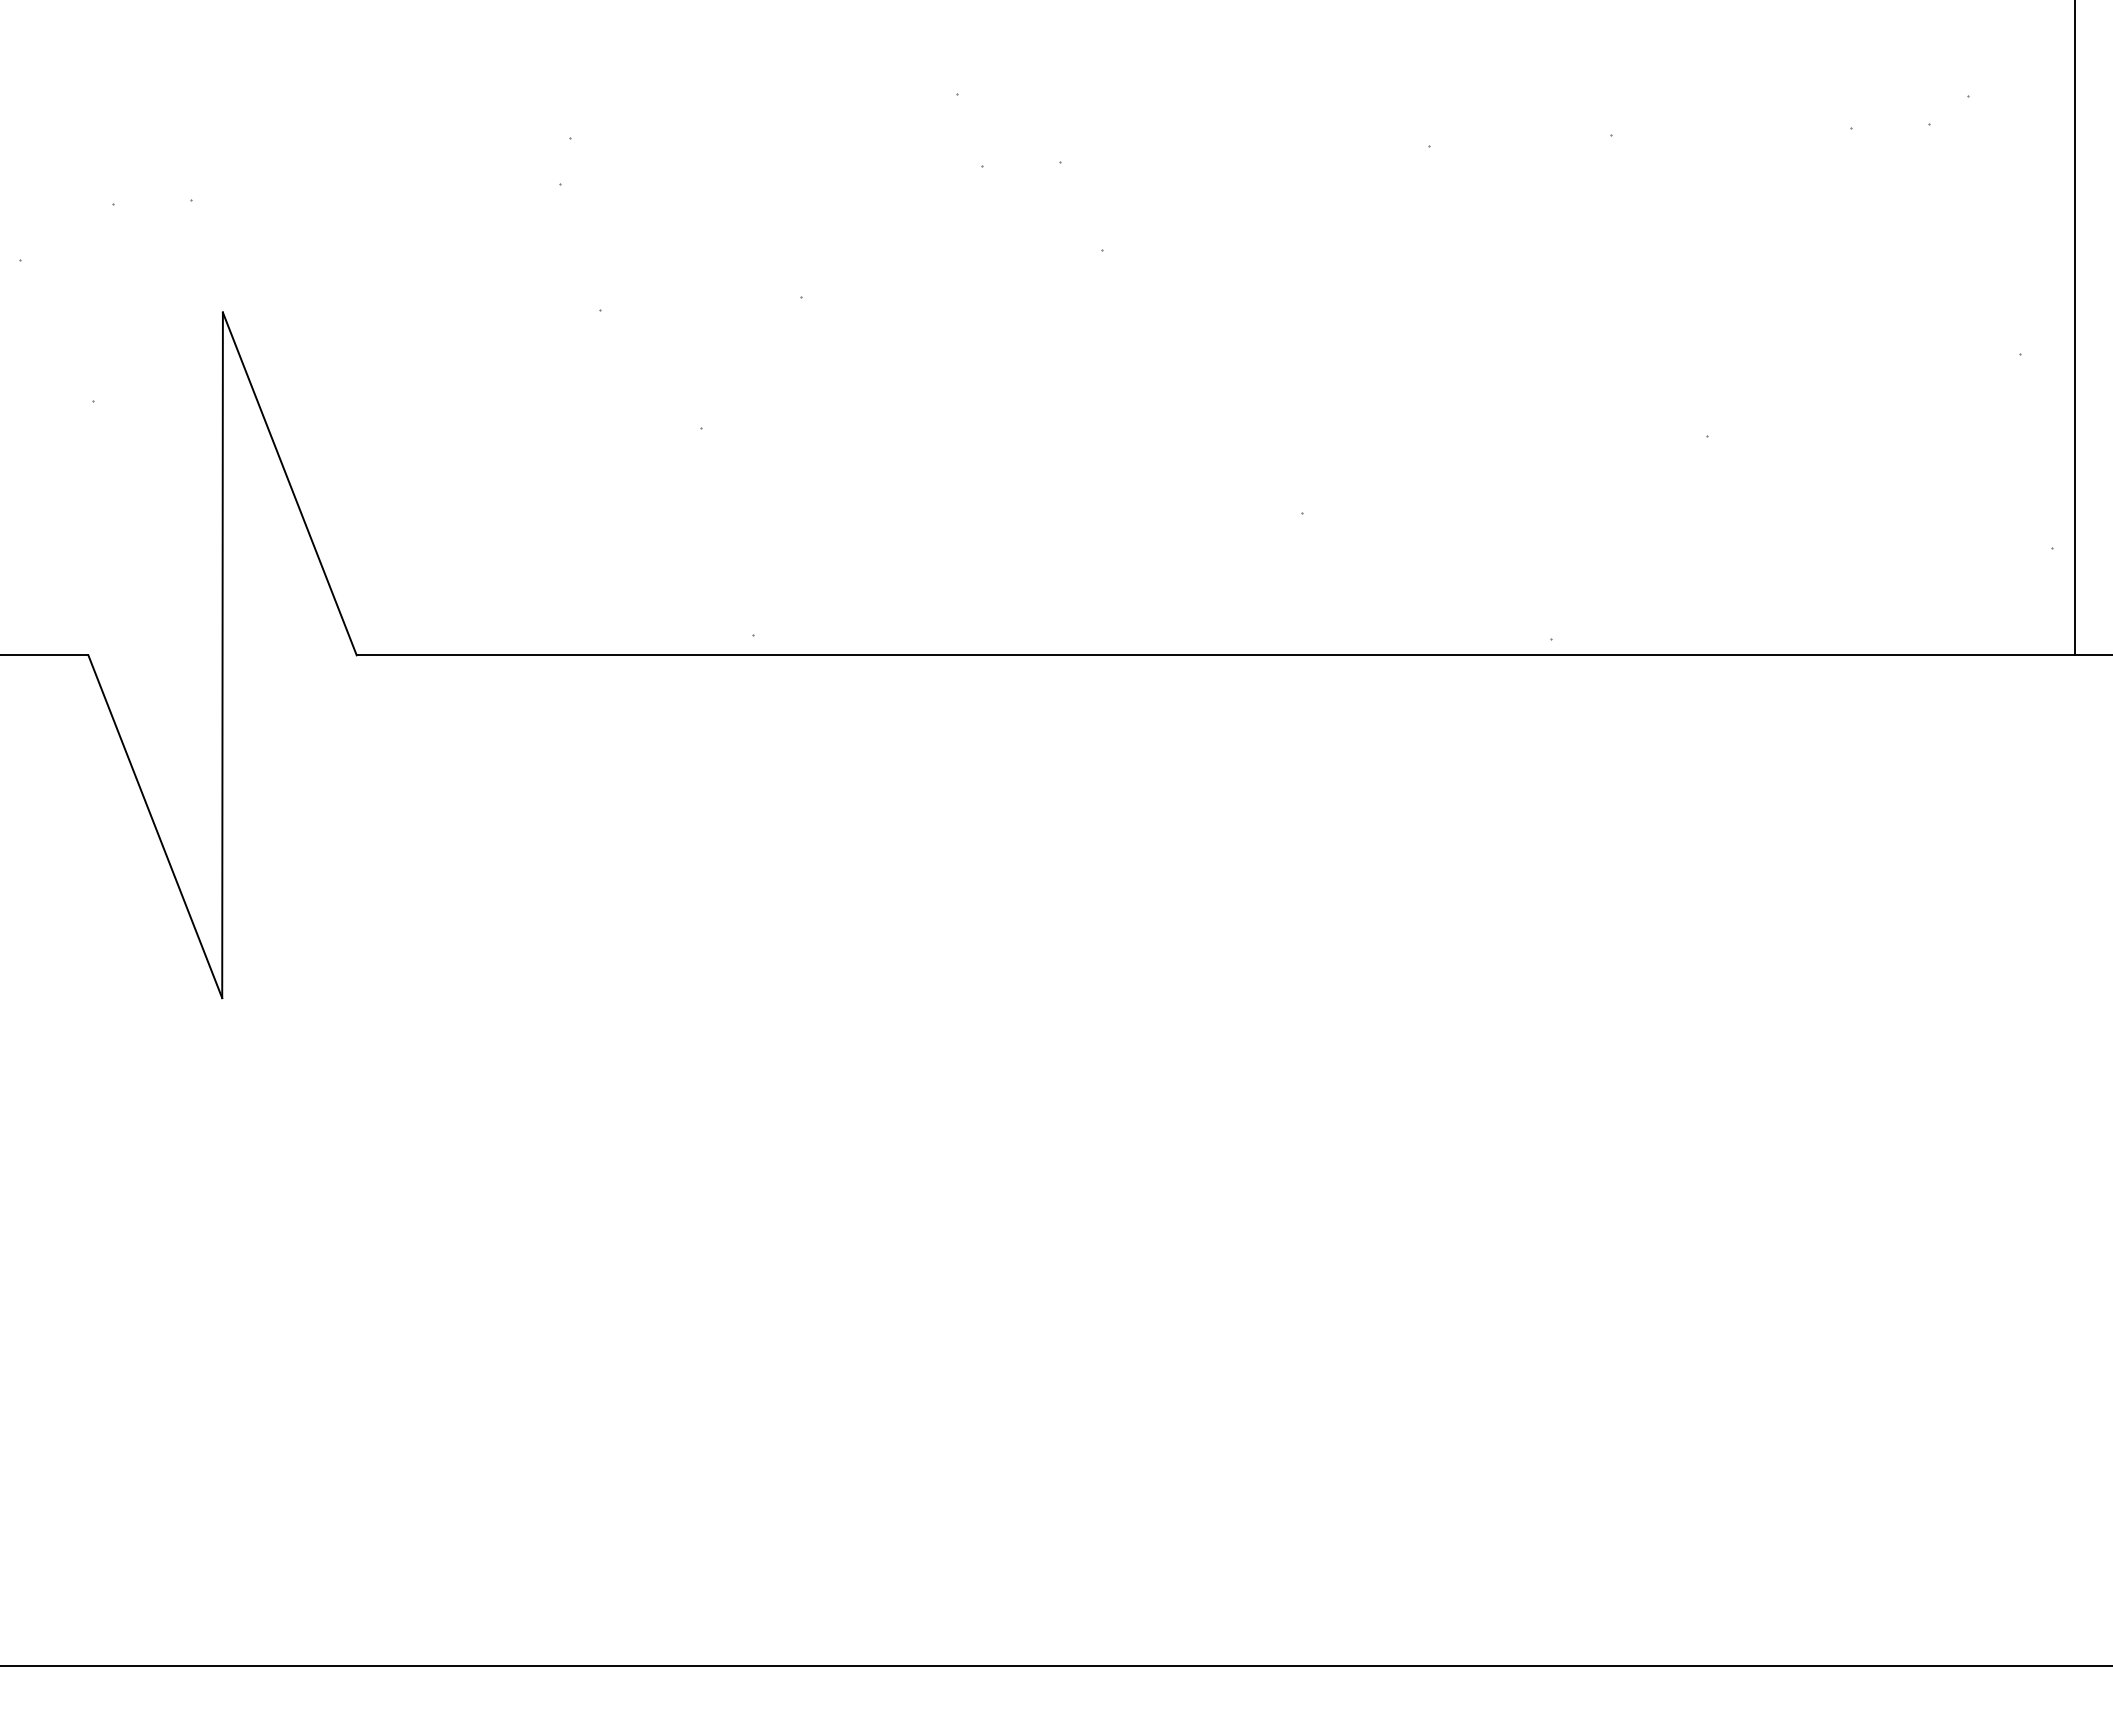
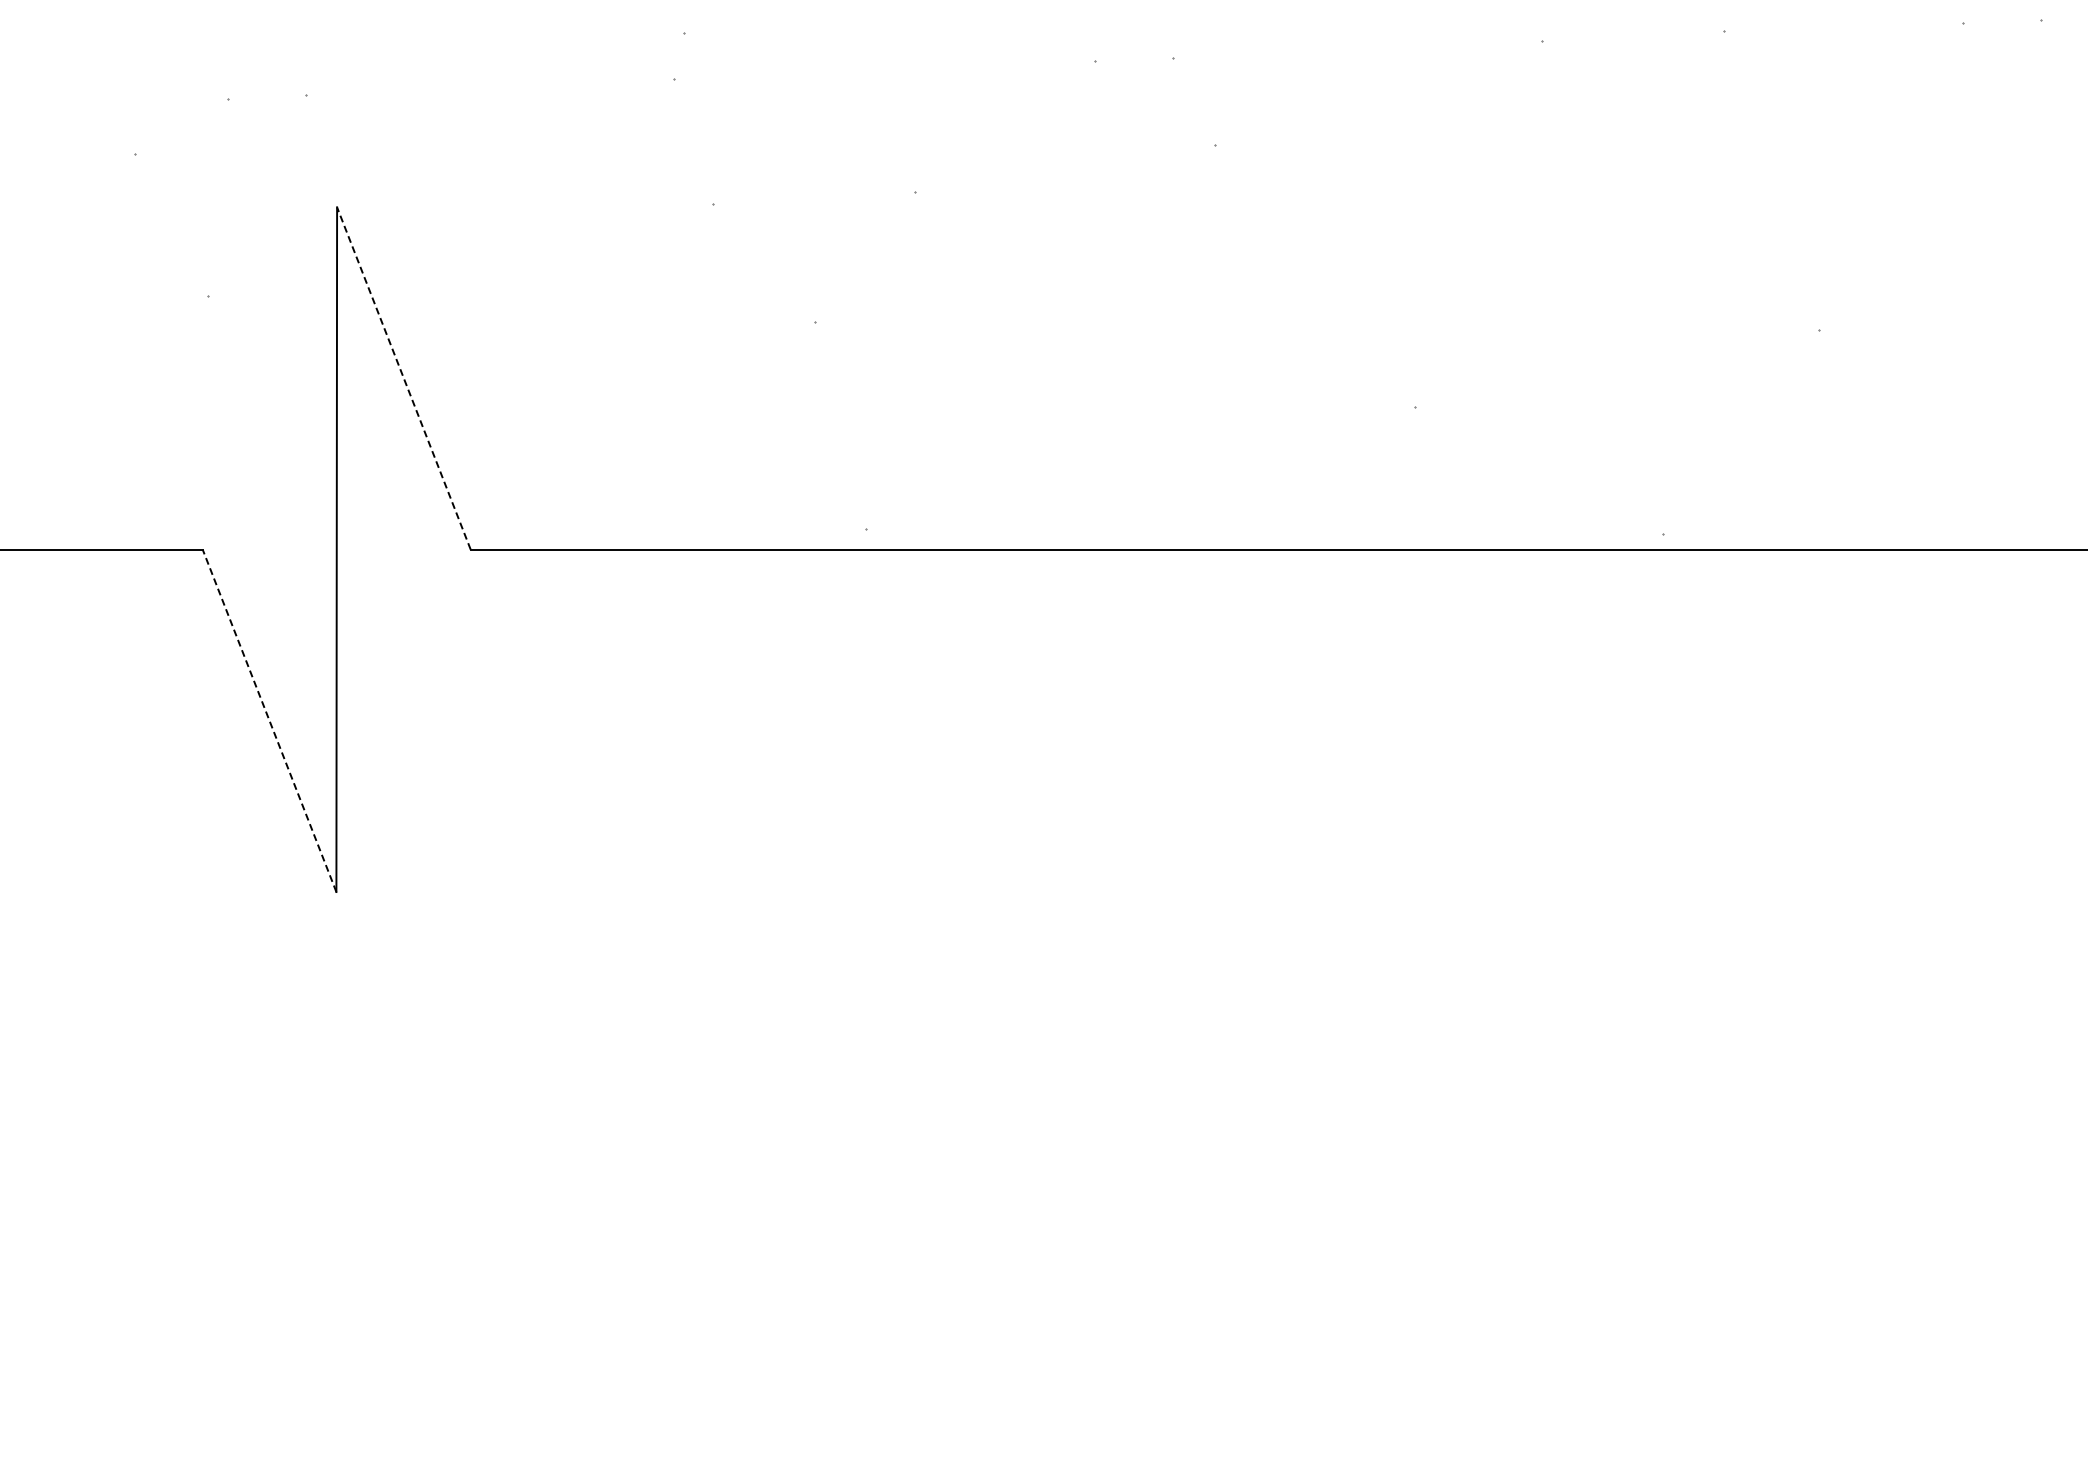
line: (289, 483) -> (403, 378), solid -> dashed
line: (155, 826) -> (269, 720), solid -> dashed

